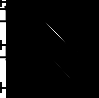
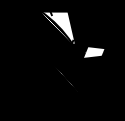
fill: (56, 32) -> (57, 26), removed
fill: (83, 51) -> (93, 52), removed

